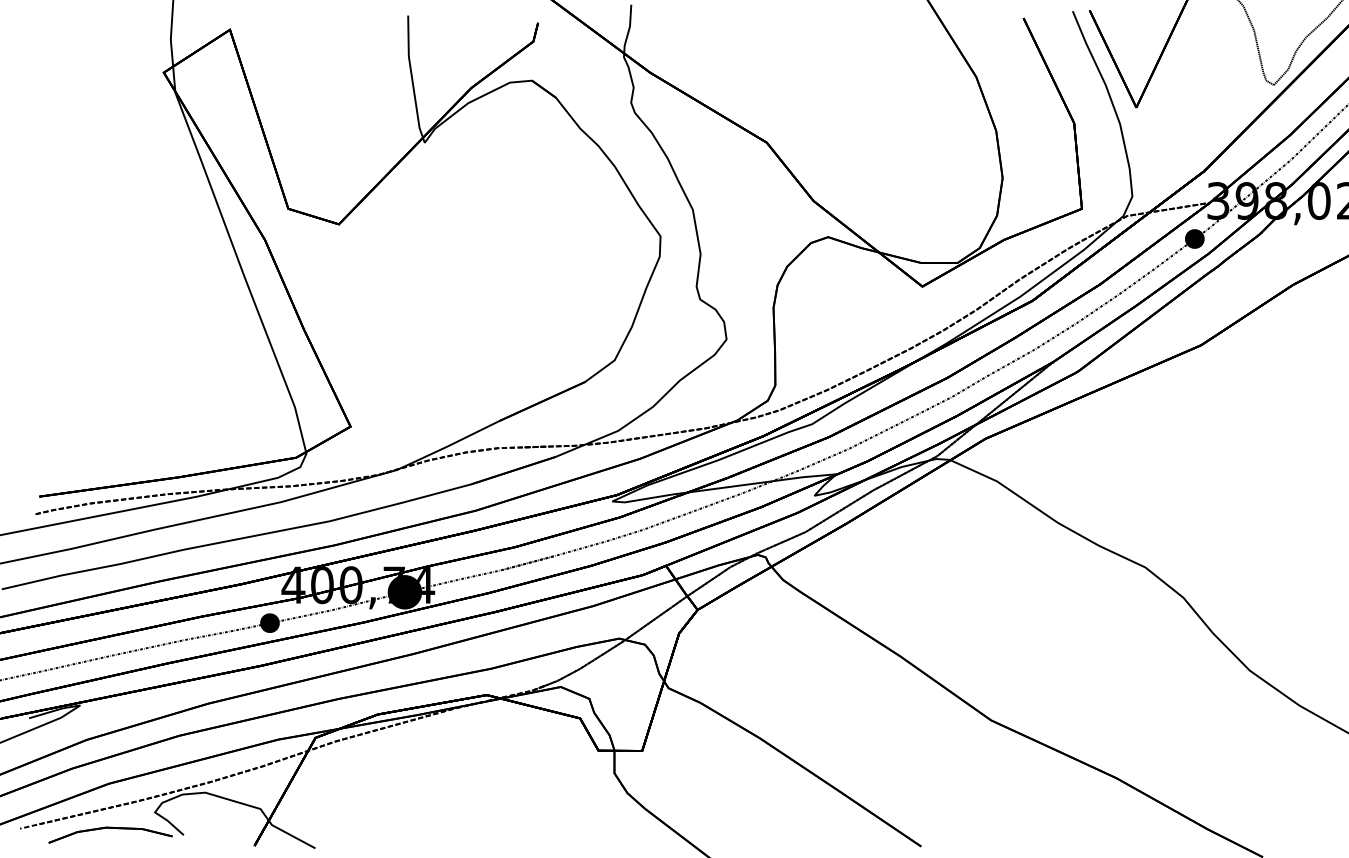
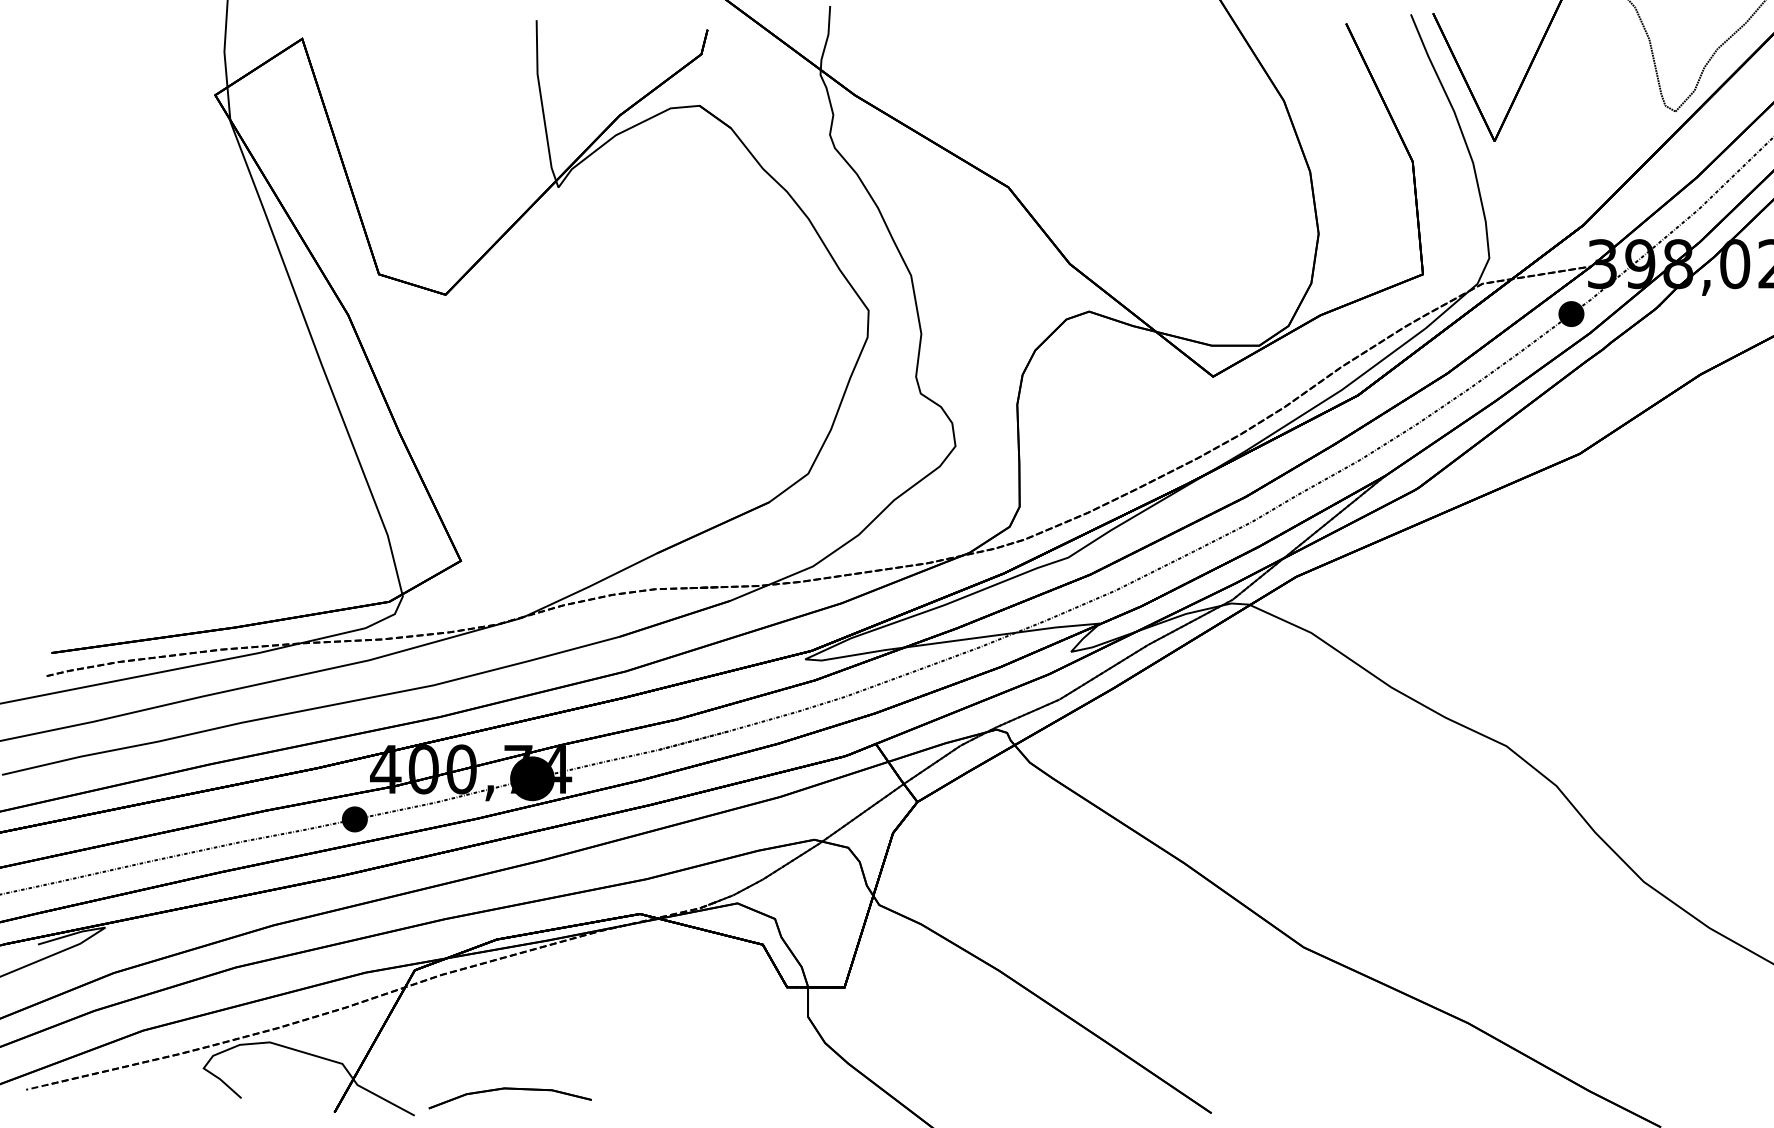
part: (110, 828) -> (509, 1089), moved

